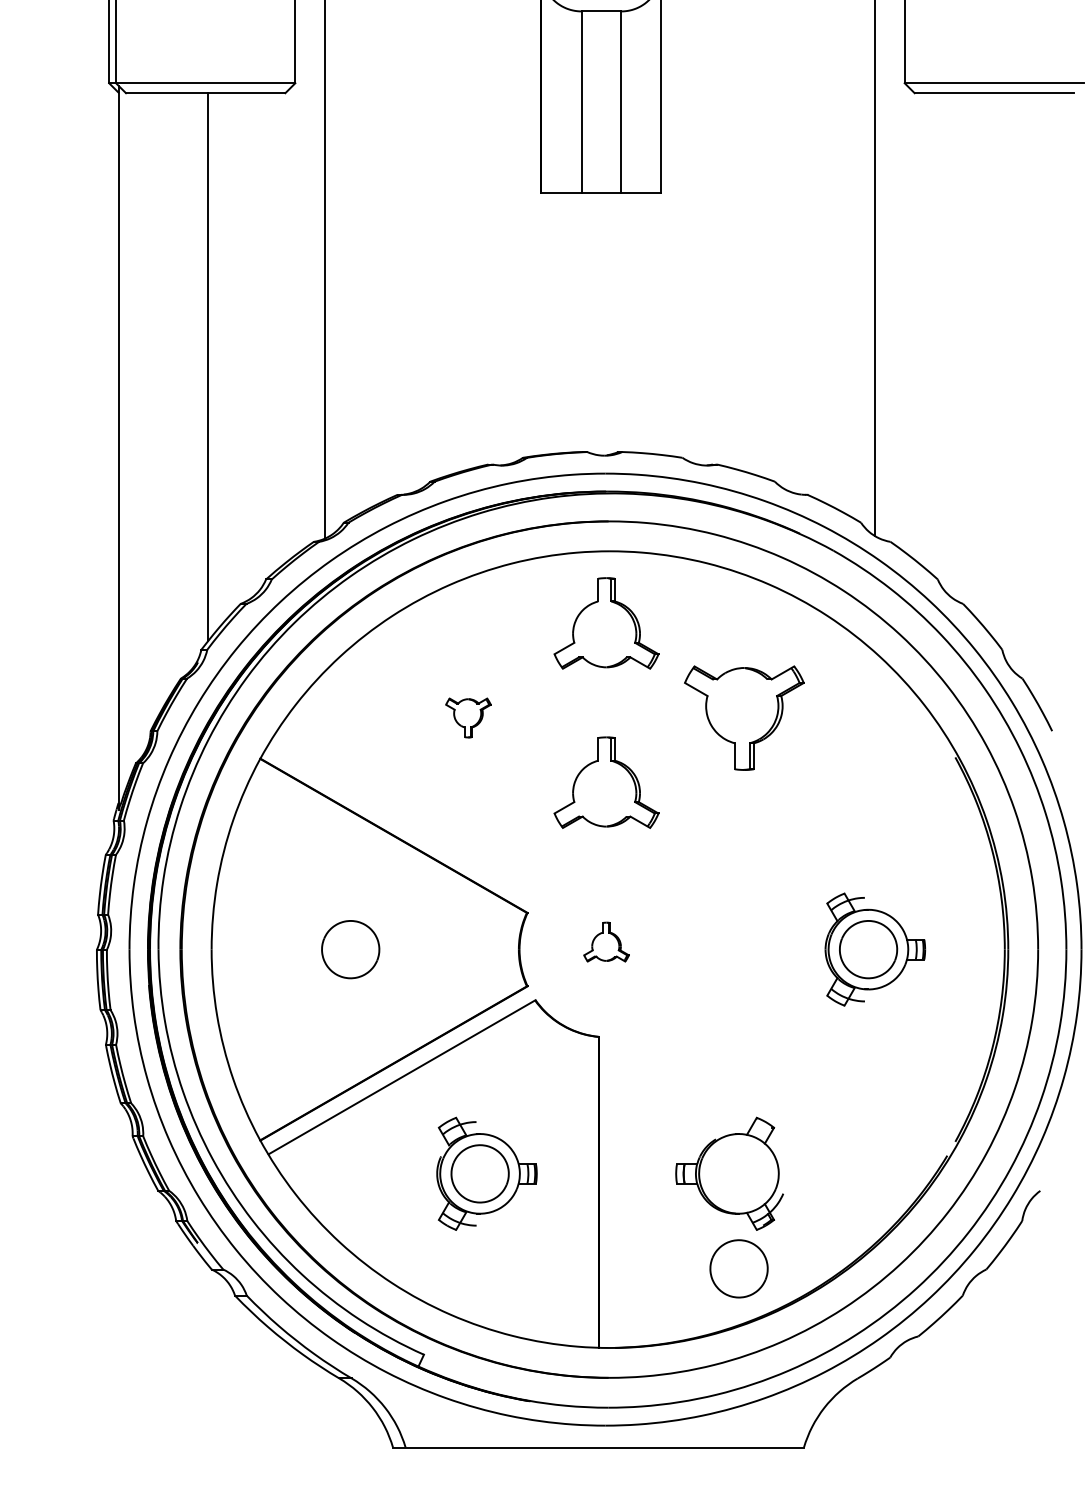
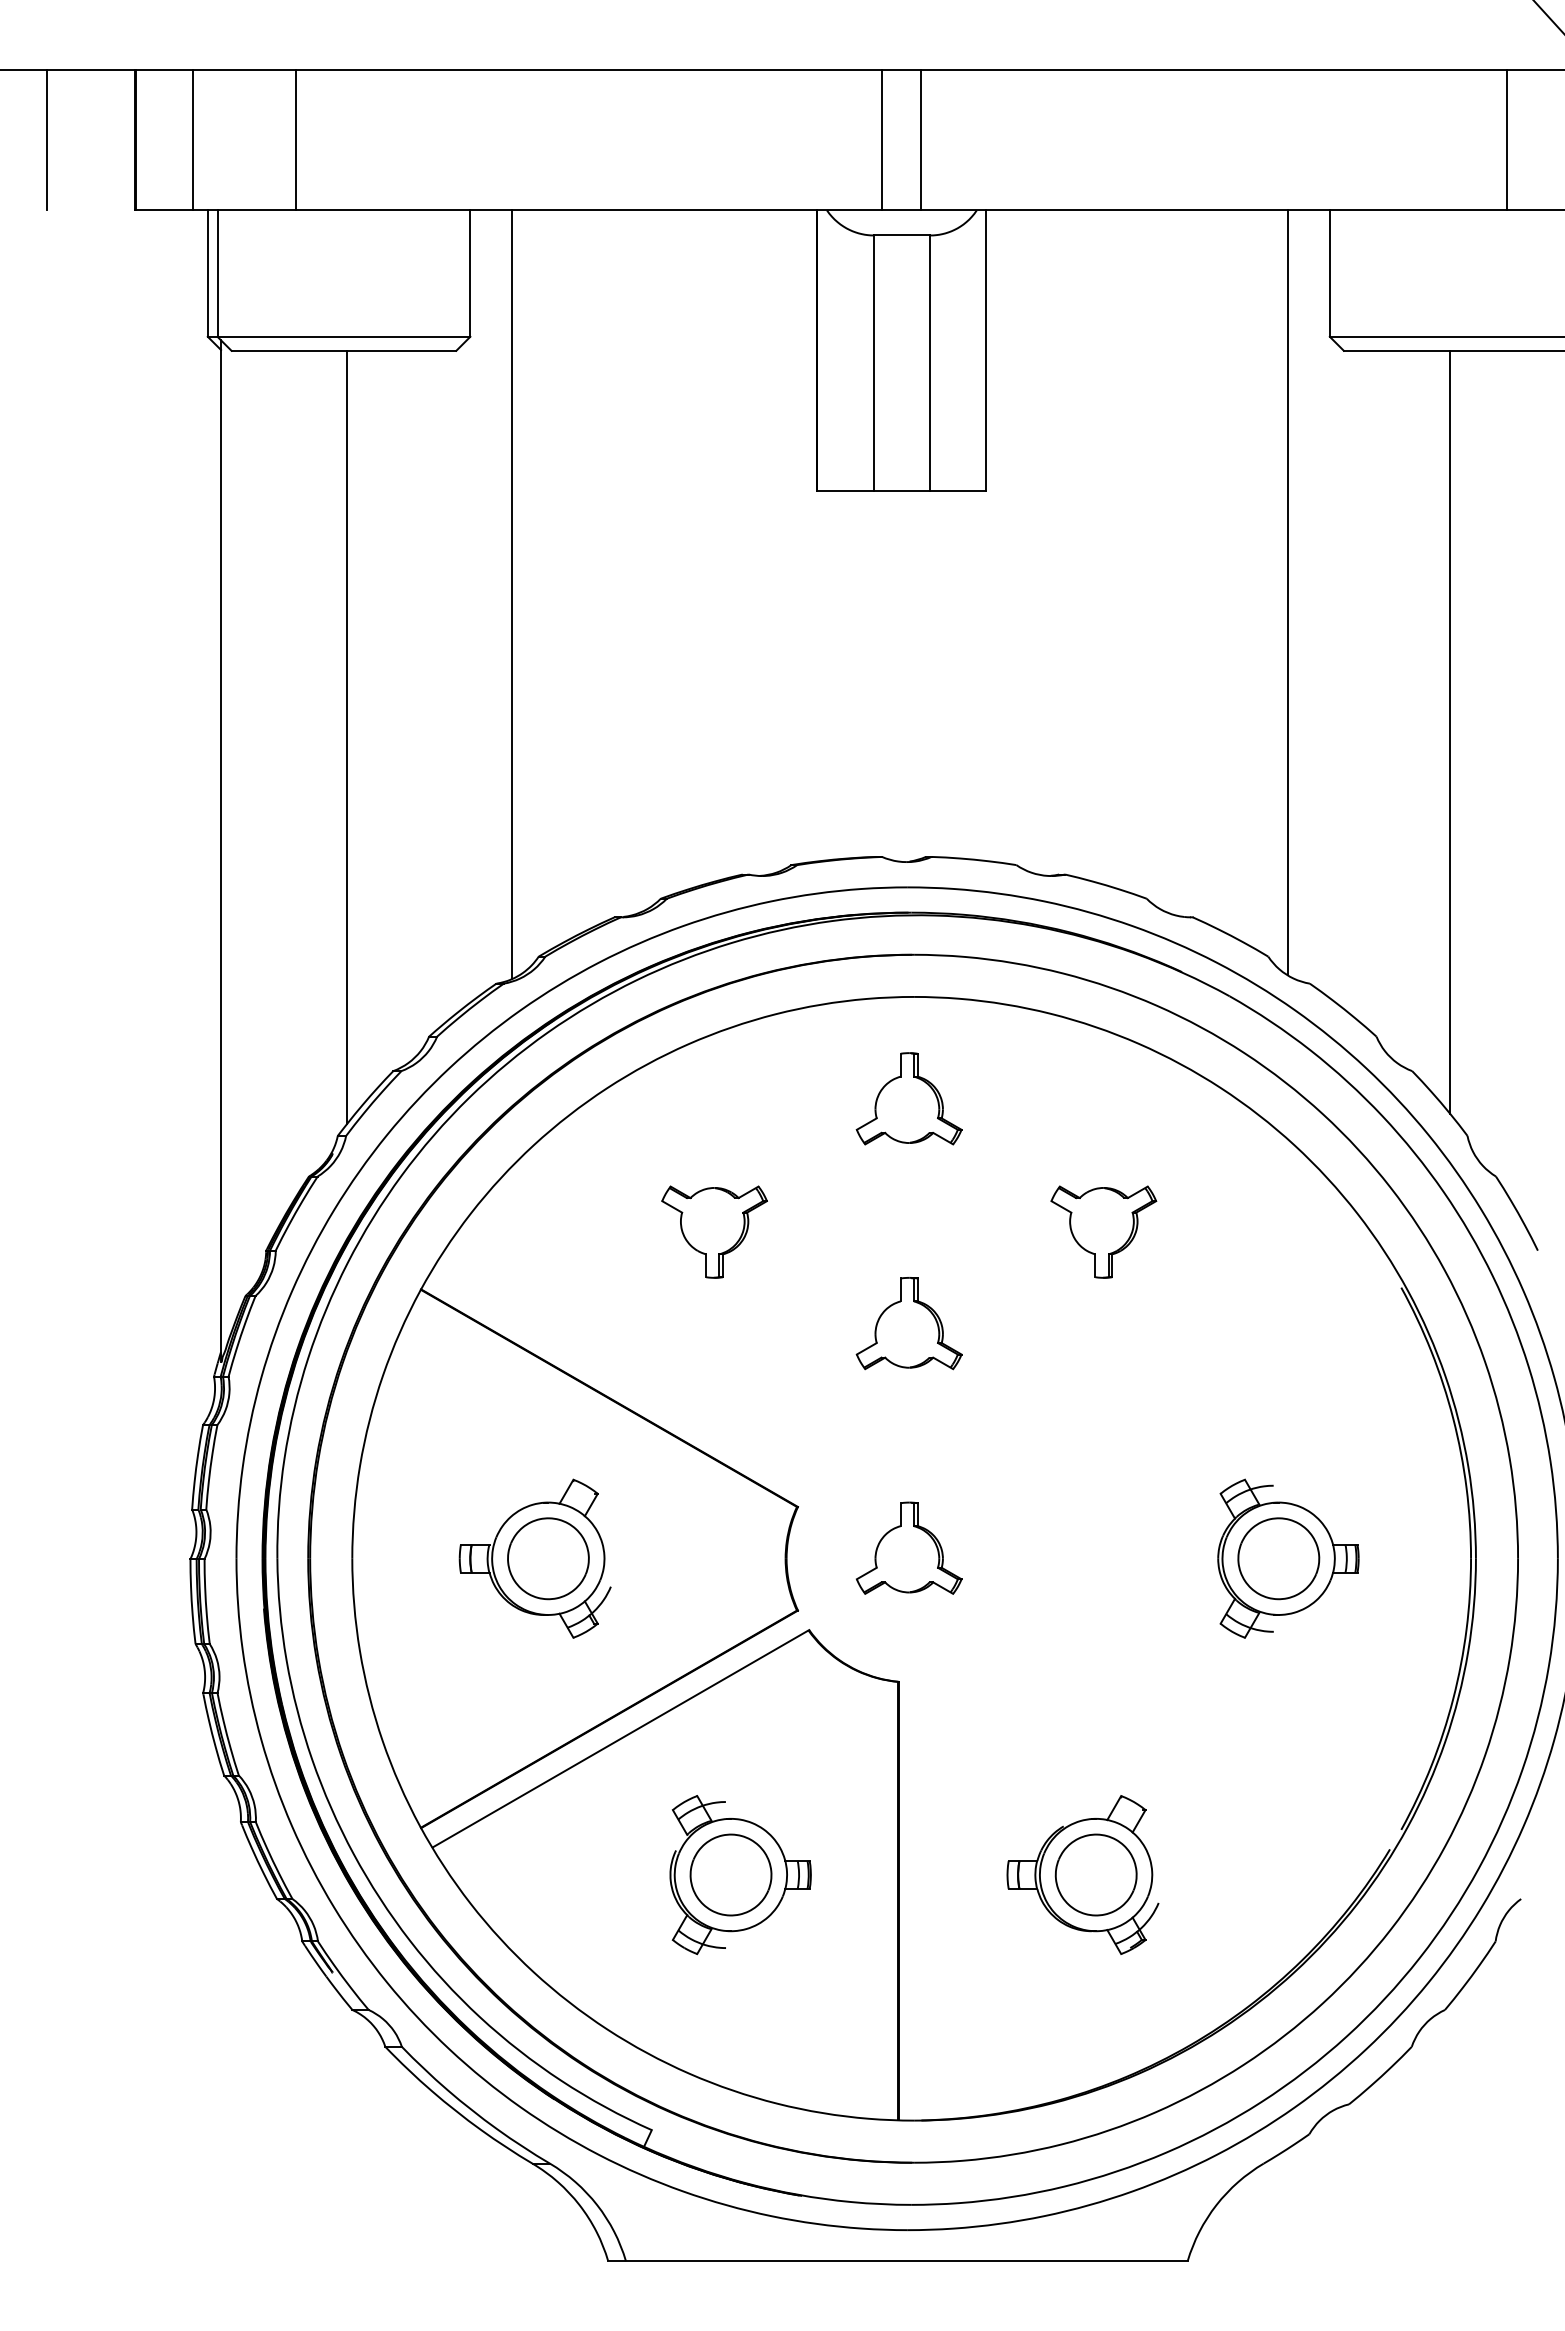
line: (990, 363) -> (1450, 731), added
part: (605, 623) -> (908, 1098), size x0.71
part: (468, 717) -> (714, 1231), size x1.67
part: (744, 717) -> (1103, 1231), size x0.62
part: (605, 782) -> (908, 1323), size x0.71
part: (606, 941) -> (909, 1547), size x1.67
part: (340, 949) -> (534, 1558), added
part: (738, 1268) -> (1095, 1874), moved

